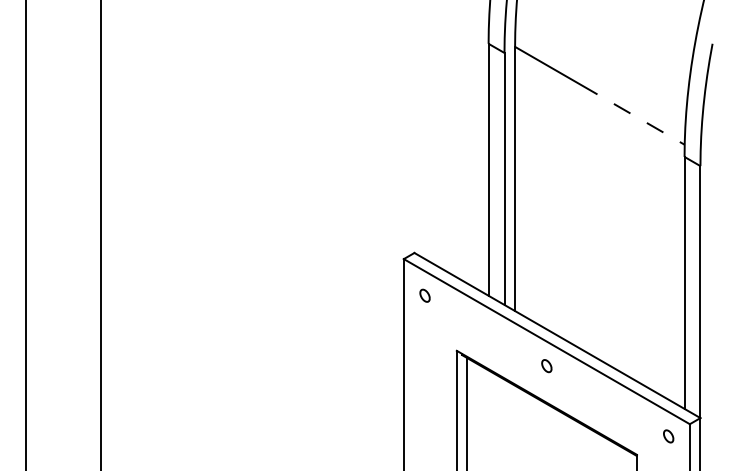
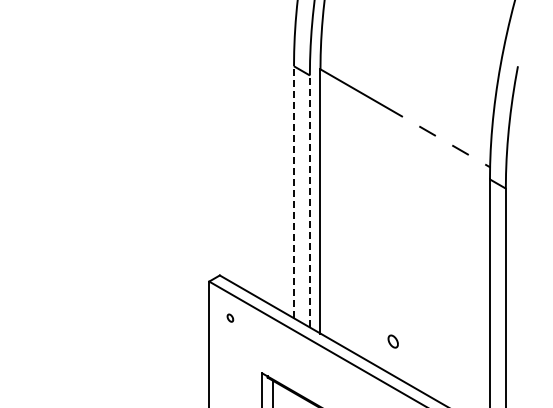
line: (488, 169) -> (293, 191), solid -> dashed
line: (504, 178) -> (309, 200), solid -> dashed
part: (424, 295) -> (229, 317), size x0.6
part: (546, 366) -> (392, 341), moved

